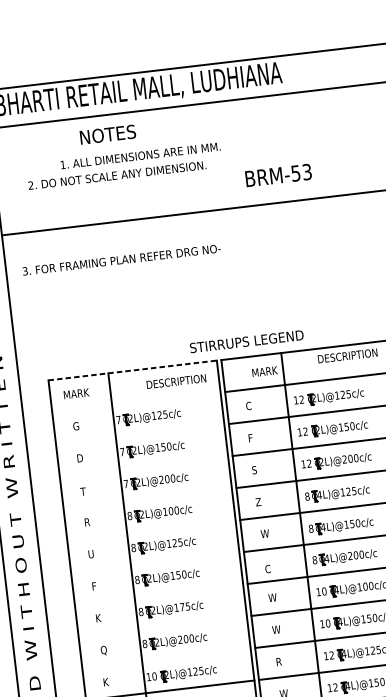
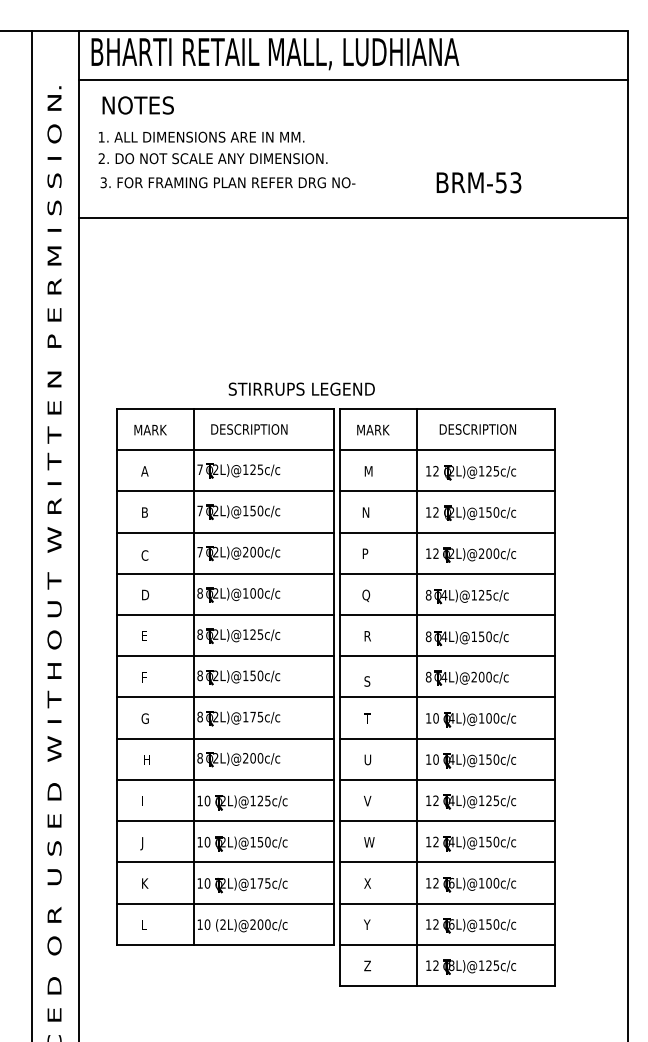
text: (107, 134) -> (137, 105), moved
text: (140, 155) -> (201, 136), moved
text: (116, 175) -> (212, 158), moved
text: (278, 175) -> (478, 182), moved
text: (121, 259) -> (227, 182), moved
text: (246, 341) -> (301, 388), moved
text: (347, 355) -> (477, 429), moved
line: (132, 370) -> (225, 408), dashed -> solid
text: (265, 371) -> (373, 429), moved
text: (176, 381) -> (249, 429), moved
line: (135, 402) -> (224, 450), added
text: (249, 406) -> (368, 471), C -> M
text: (75, 426) -> (144, 471), G -> A
line: (139, 434) -> (224, 491), added
text: (250, 438) -> (365, 512), F -> N
text: (80, 458) -> (146, 512), D -> B
line: (143, 466) -> (224, 532), added
text: (254, 469) -> (365, 553), S -> P
text: (83, 491) -> (144, 555), T -> C
line: (146, 498) -> (224, 573), added
text: (259, 502) -> (366, 595), Z -> Q
text: (88, 522) -> (146, 595), R -> D
line: (150, 530) -> (224, 614), added
text: (265, 534) -> (369, 636), W -> R
text: (90, 554) -> (144, 636), U -> E
line: (154, 562) -> (224, 656), added
text: (267, 569) -> (367, 681), C -> S
line: (158, 594) -> (224, 697), added
text: (272, 597) -> (369, 718), W -> T
text: (98, 618) -> (144, 718), K -> G
line: (162, 626) -> (224, 738), added
text: (276, 629) -> (369, 759), W -> U
text: (103, 650) -> (146, 760), Q -> H
line: (165, 658) -> (224, 779), added
text: (278, 661) -> (367, 800), R -> V
text: (106, 681) -> (145, 800), K -> I

